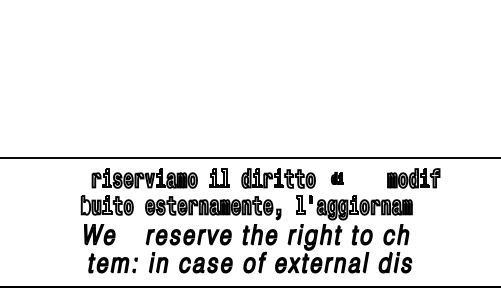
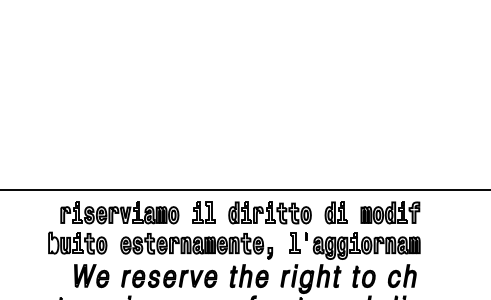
part: (337, 178) -> (336, 212), size x1.67
part: (413, 178) -> (390, 212), moved
part: (99, 234) -> (91, 275), moved

